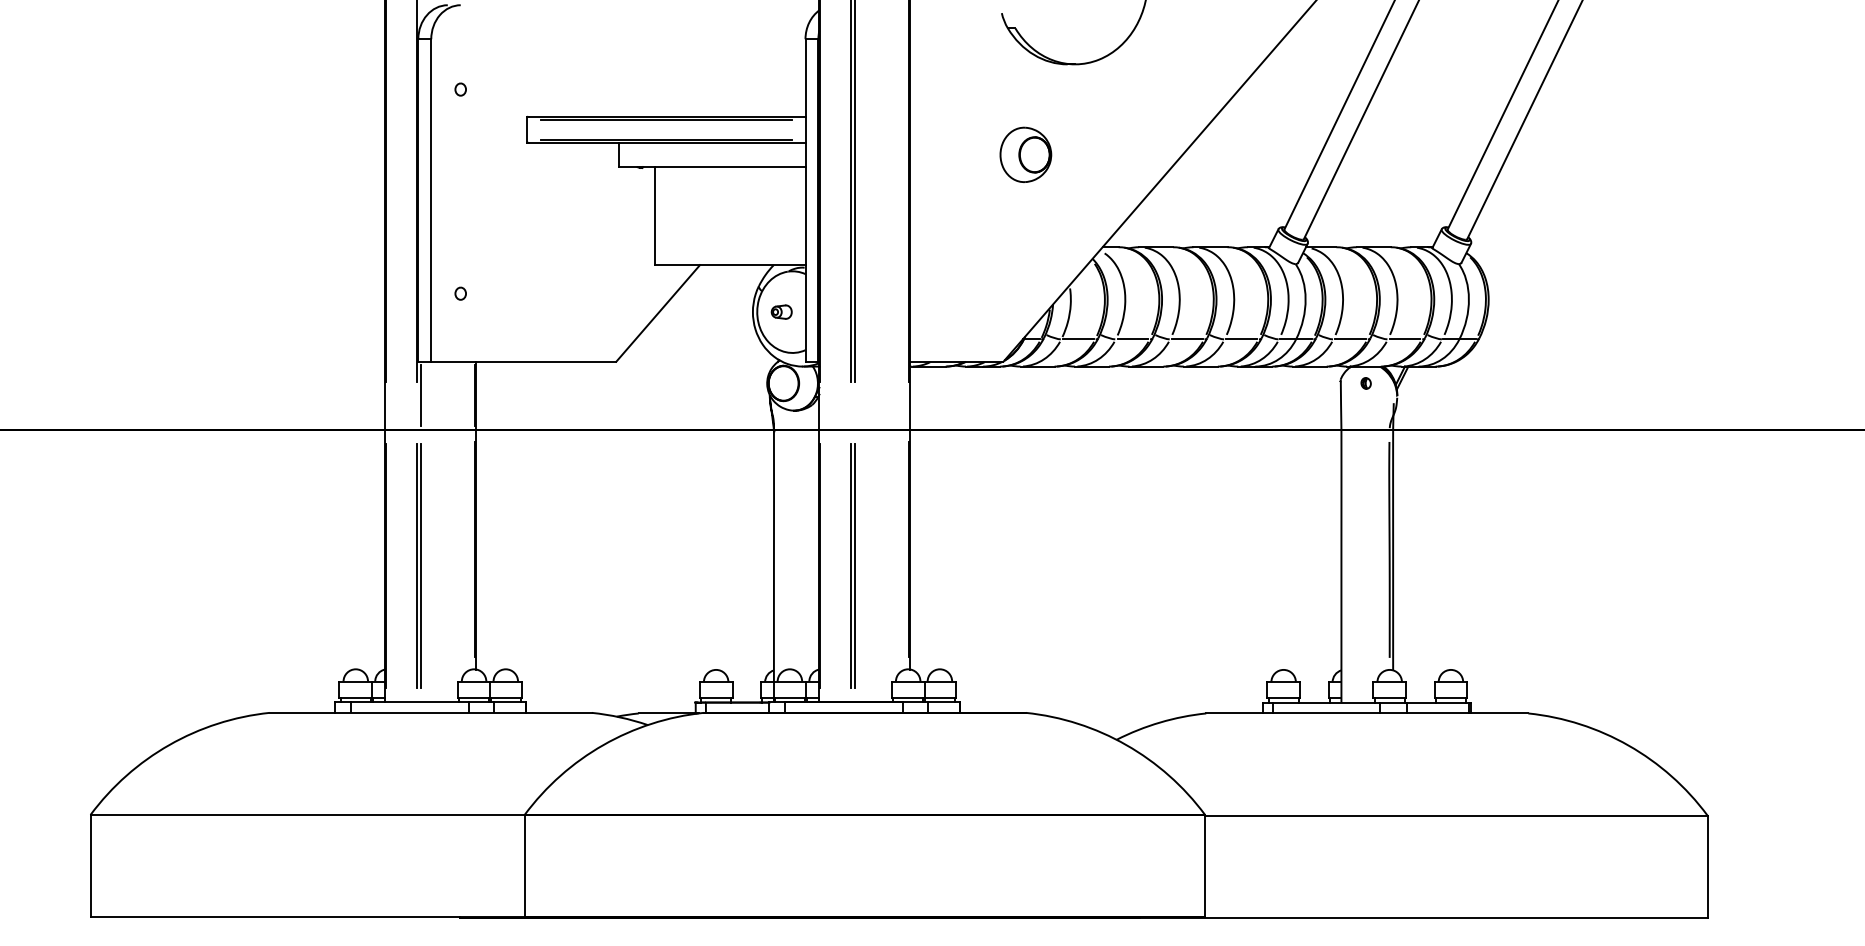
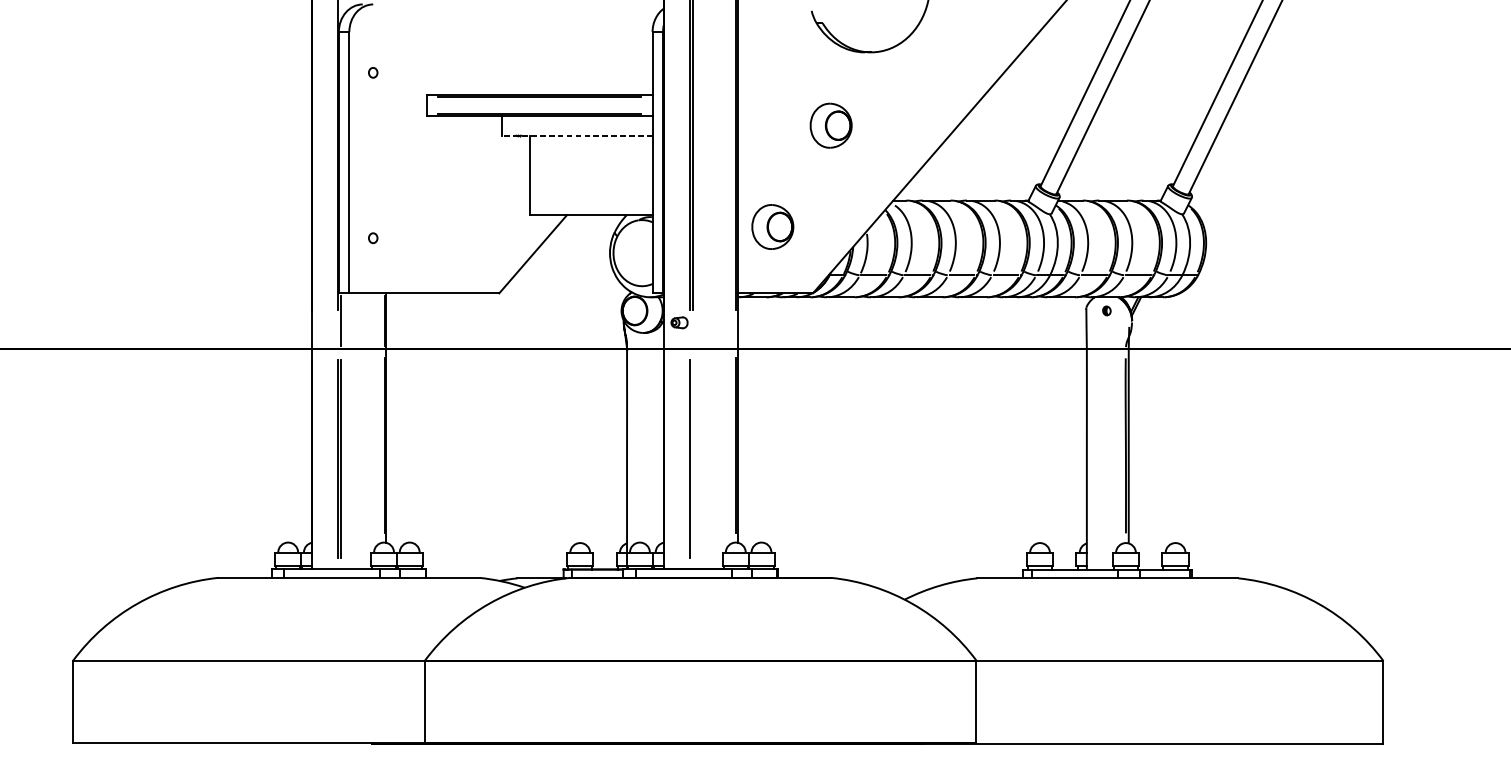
line: (711, 167) -> (576, 135), solid -> dashed
part: (953, 279) -> (772, 226), added
part: (781, 311) -> (679, 322), moved
line: (854, 565) -> (692, 458), removed

